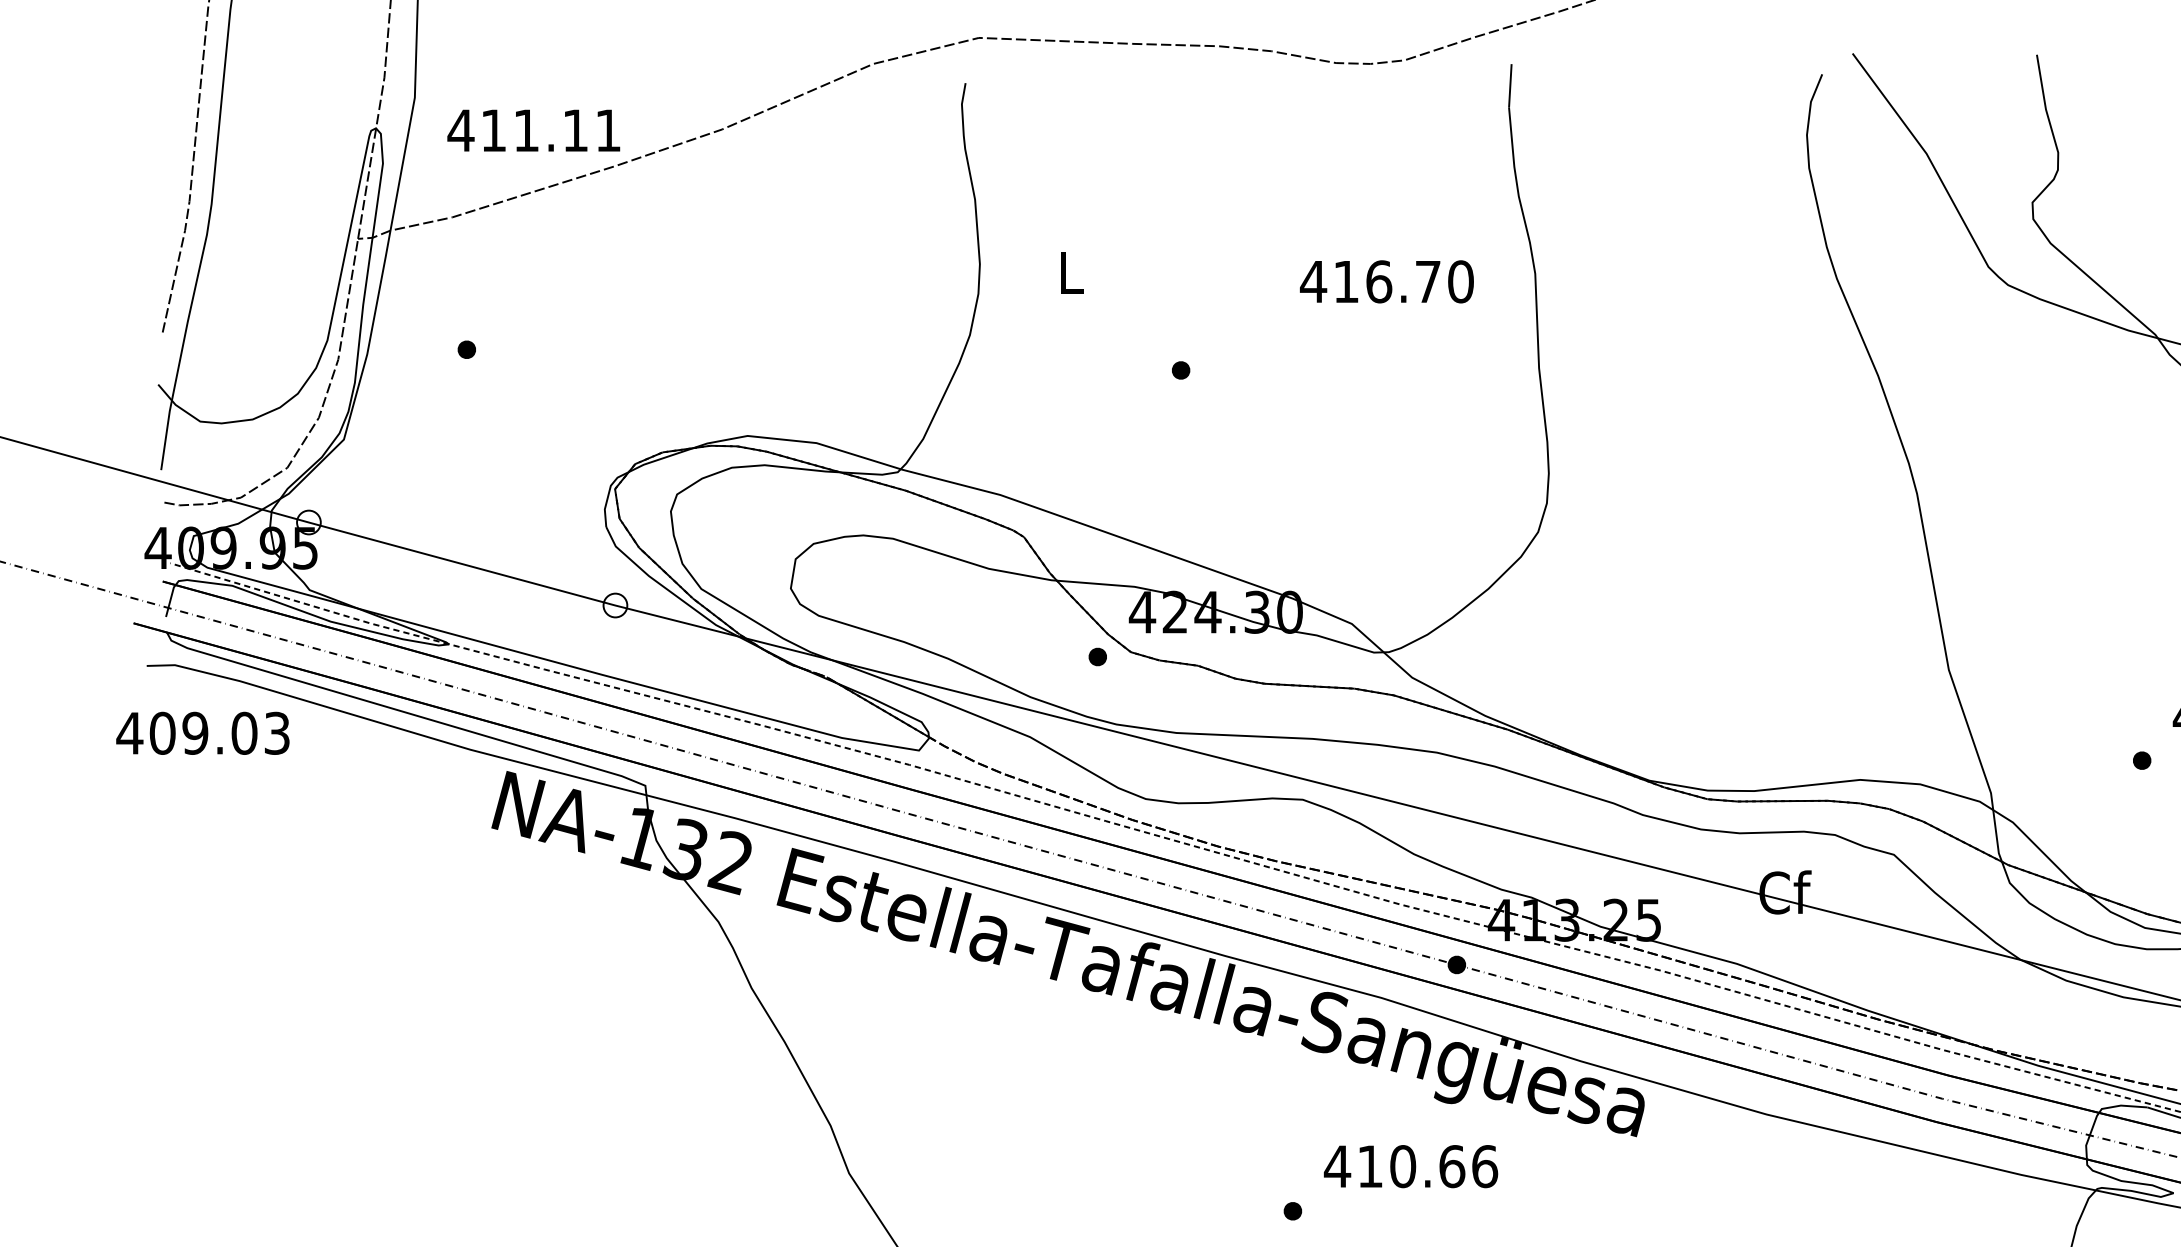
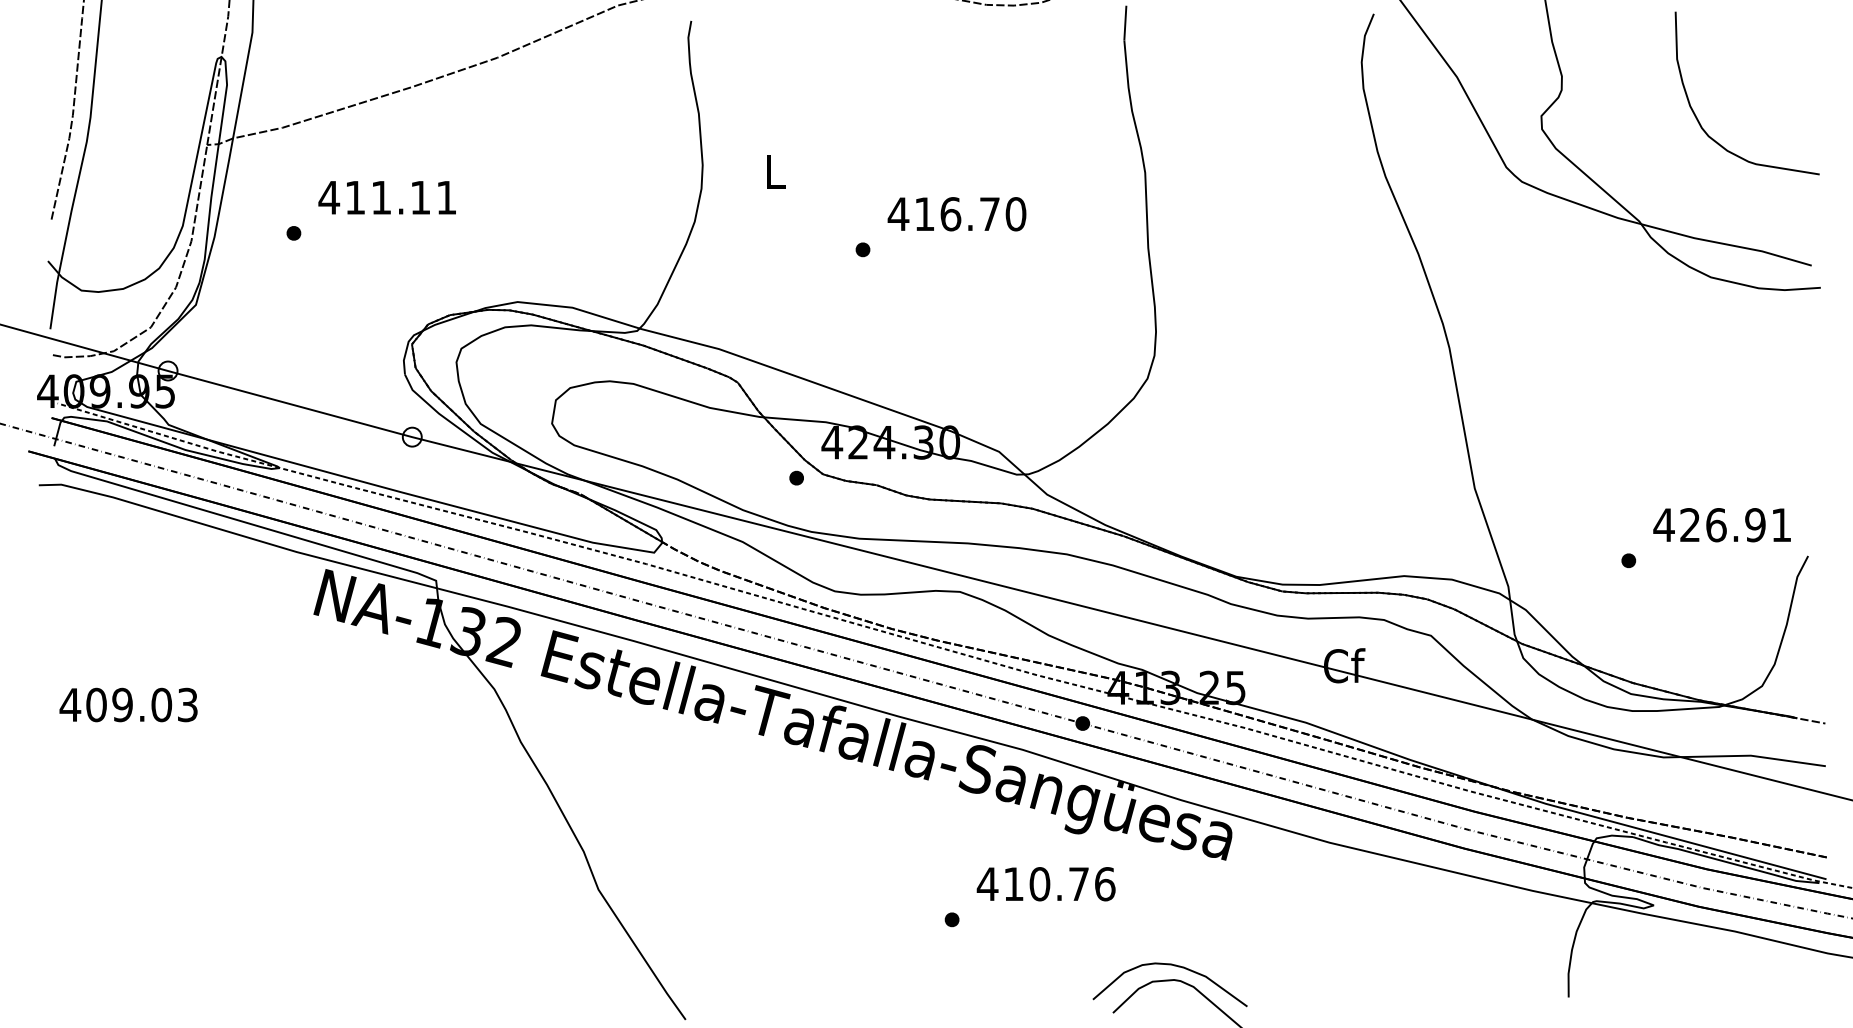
text: (532, 130) -> (386, 197), moved
text: (1386, 282) -> (956, 214), moved
text: (202, 732) -> (128, 704), moved
text: (1452, 1166) -> (1079, 884), 410.66 -> 410.76

